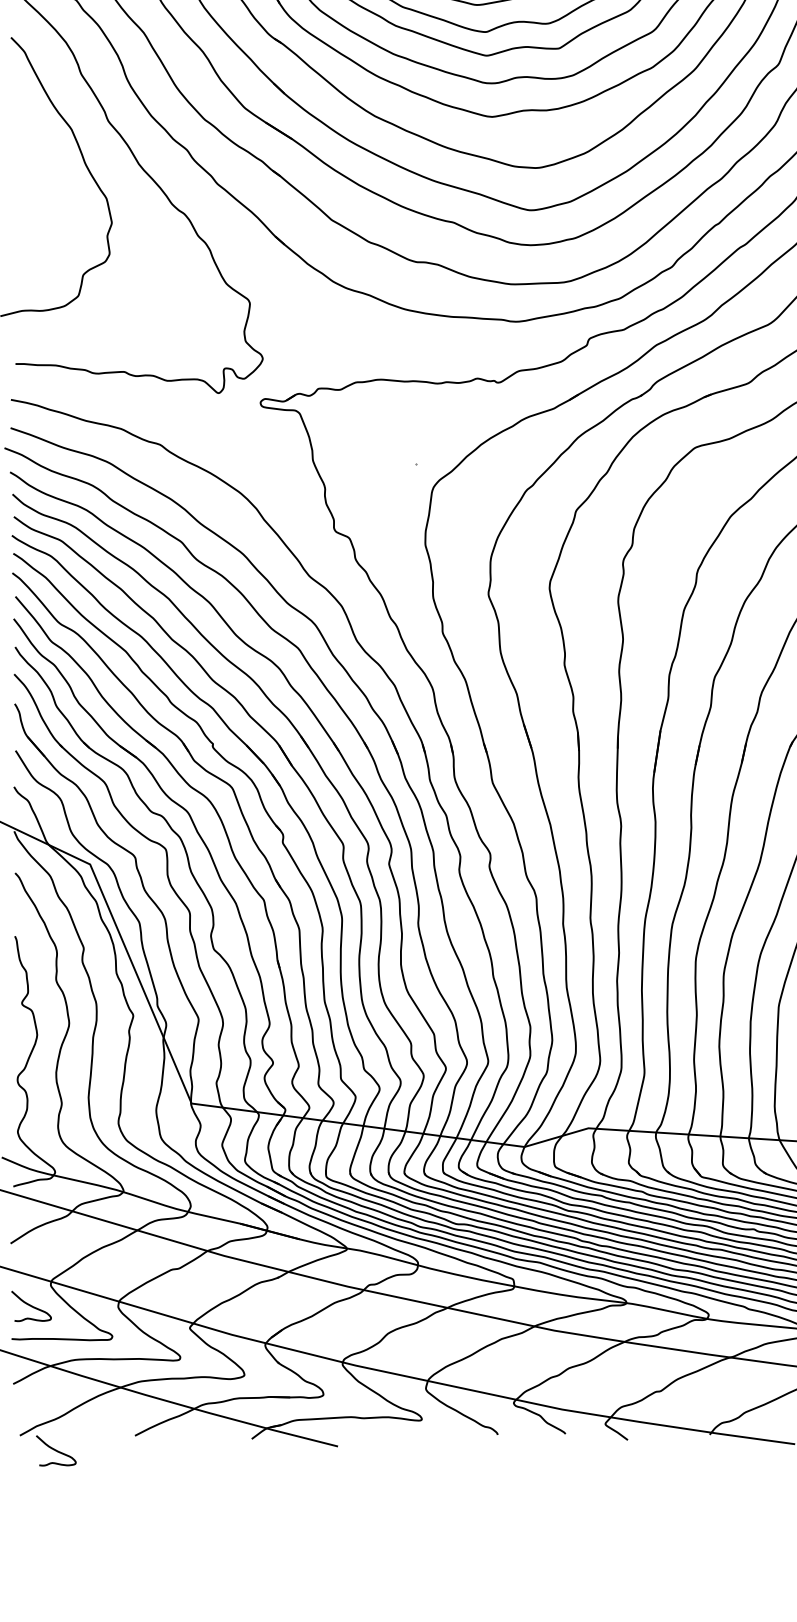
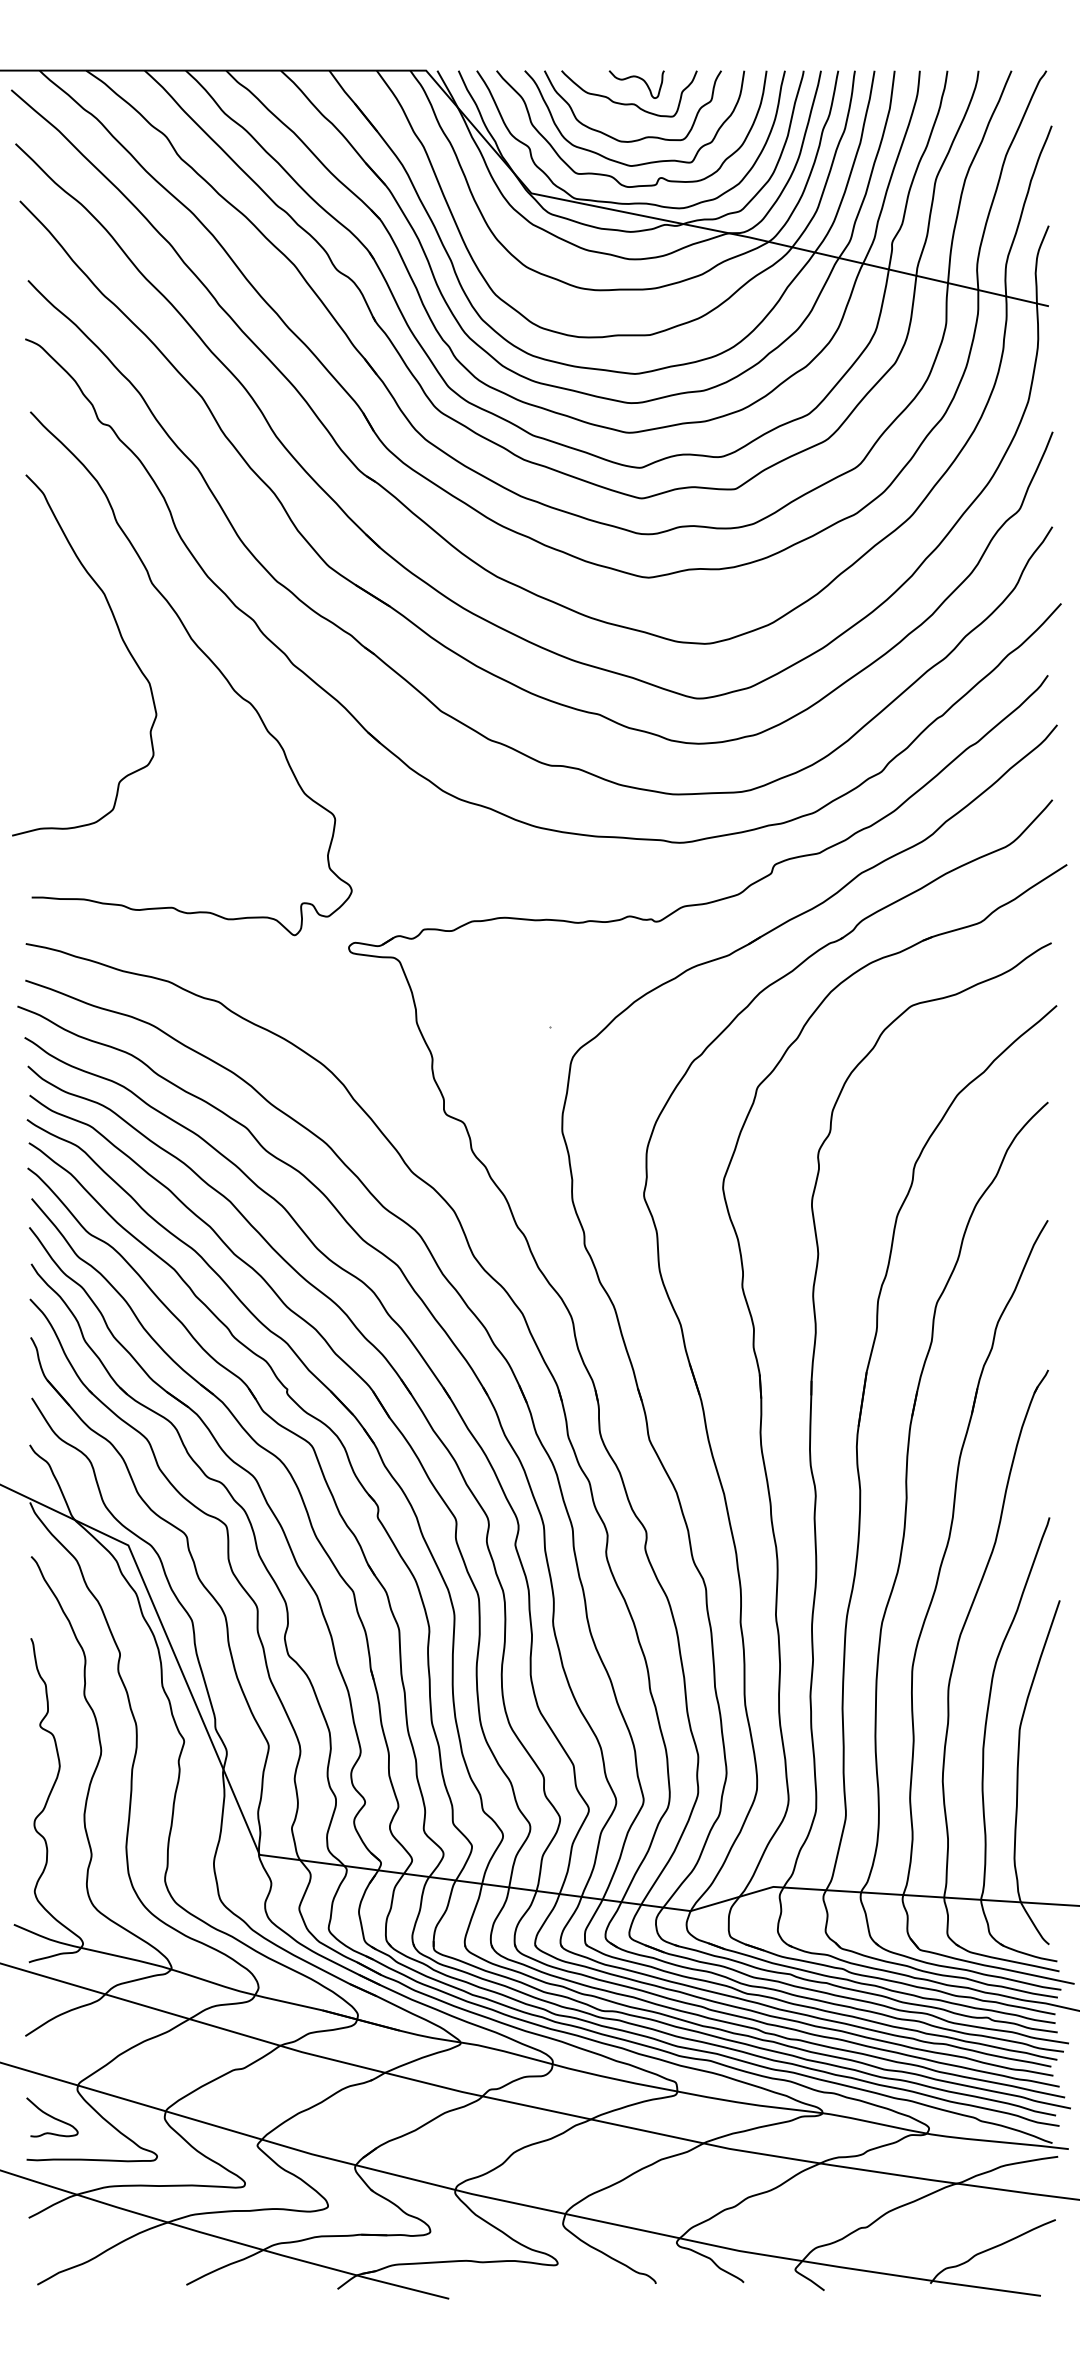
curve: (56, 1450) -> (84, 2304), removed

